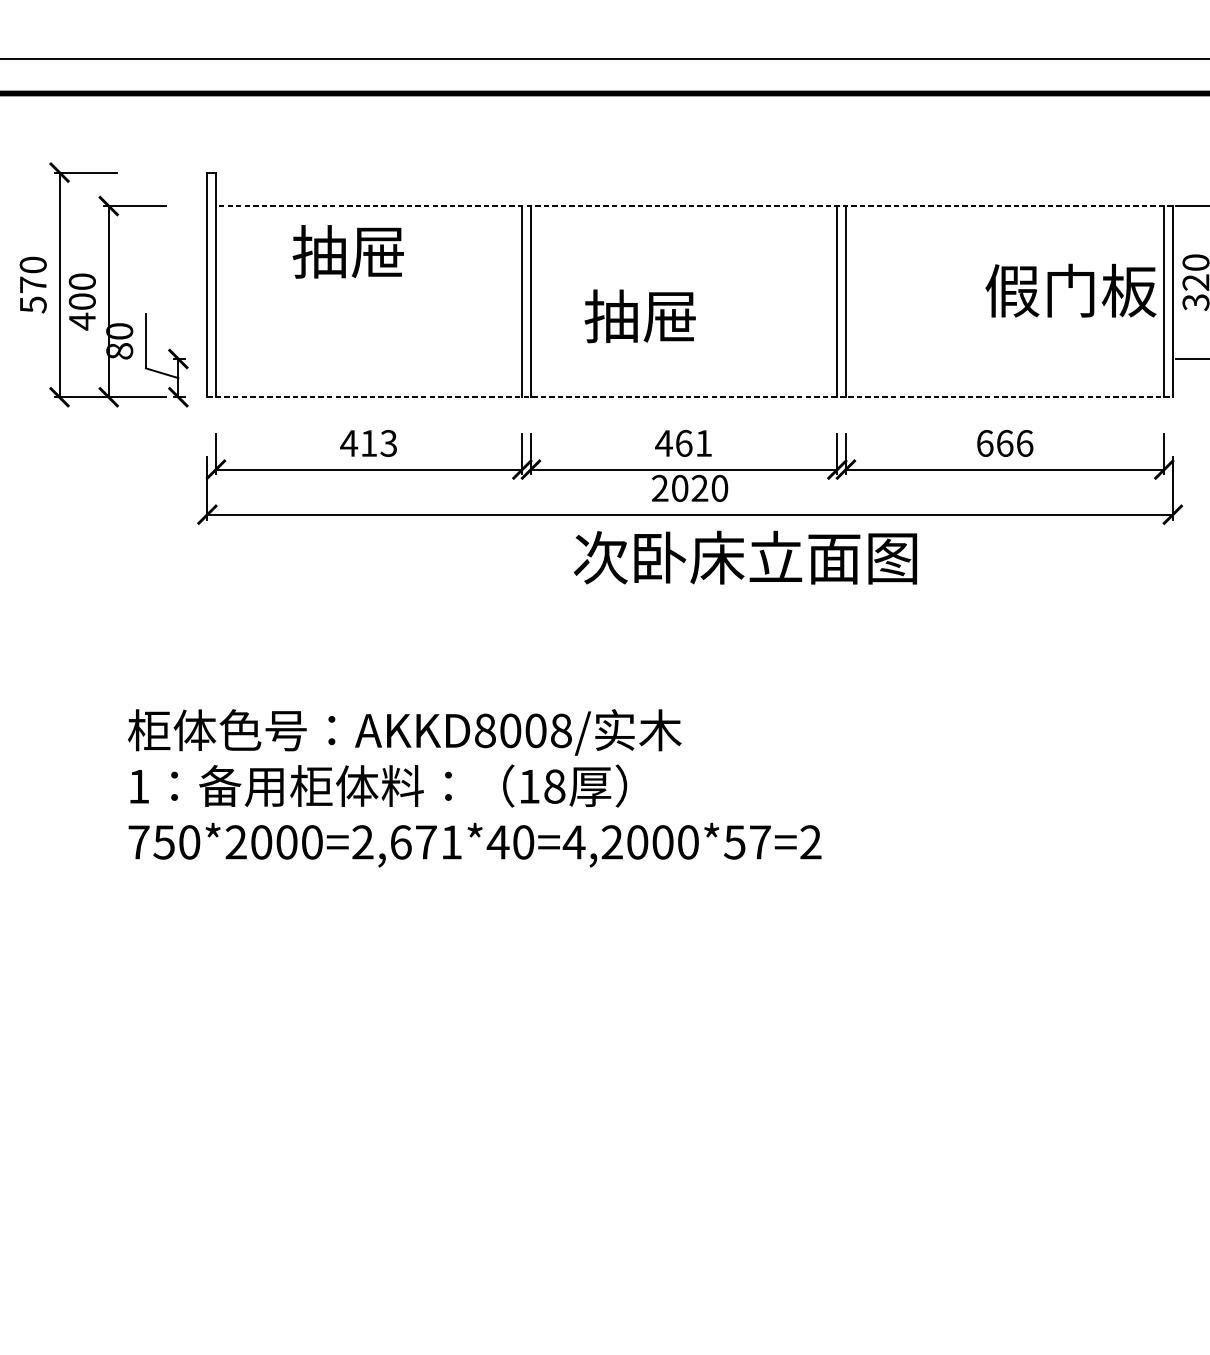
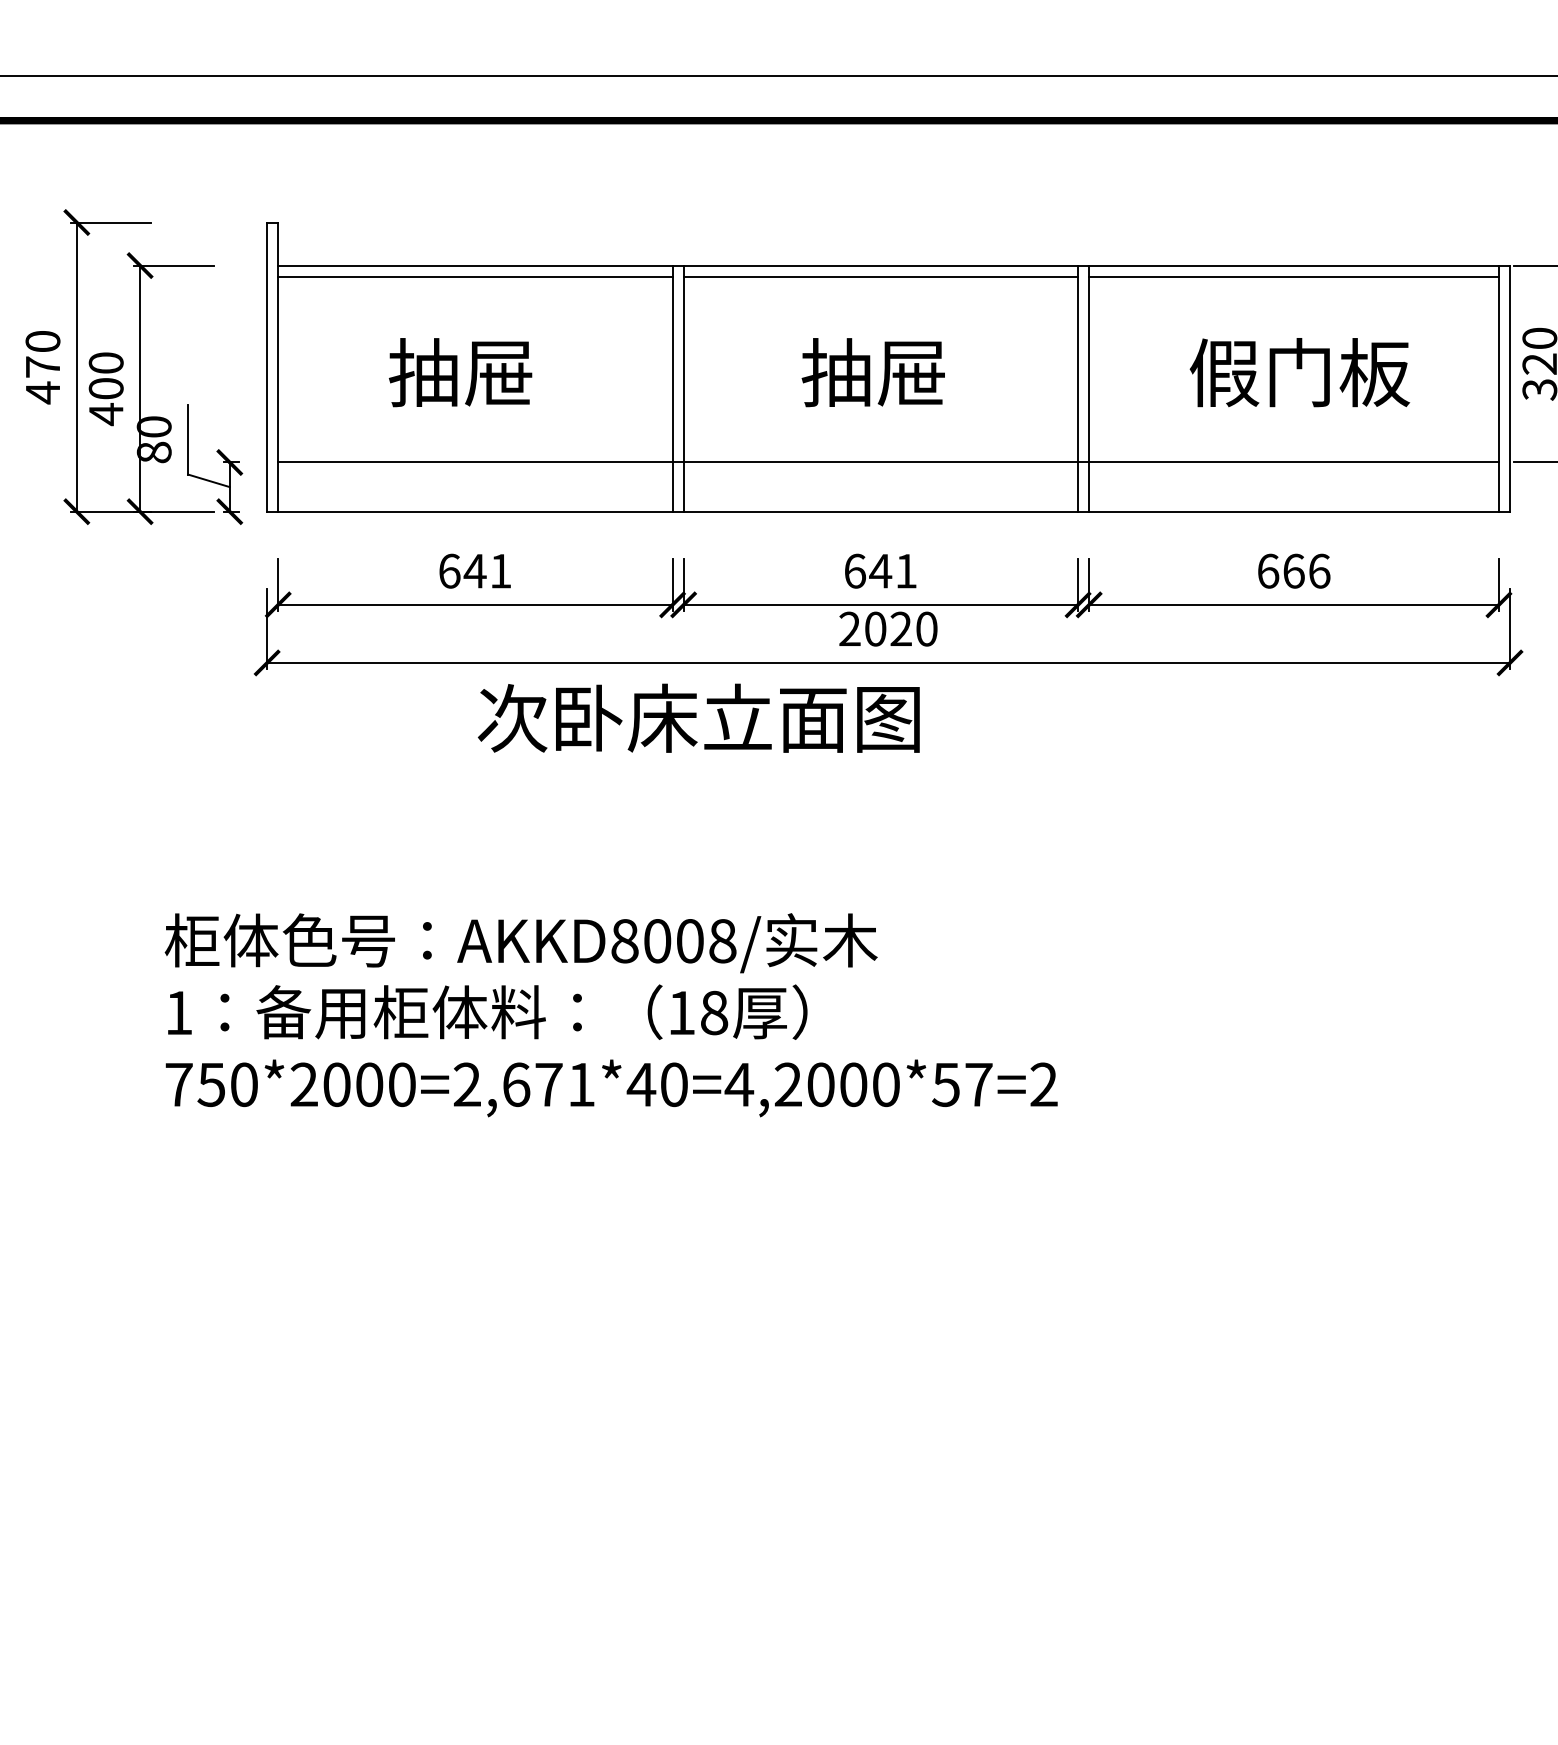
line: (694, 205) -> (894, 265), dashed -> solid
line: (369, 214) -> (475, 276), added
line: (683, 214) -> (880, 276), added
line: (1004, 214) -> (1293, 276), added
text: (348, 251) -> (460, 372), moved
text: (1070, 290) -> (1299, 372), moved
text: (33, 304) -> (43, 392), 570 -> 470
text: (639, 316) -> (872, 372), moved
line: (690, 359) -> (888, 462), added
line: (690, 397) -> (889, 511), dashed -> solid
text: (368, 442) -> (474, 570), 413 -> 641
text: (673, 442) -> (867, 570), 461 -> 641
text: (745, 557) -> (698, 717), moved

